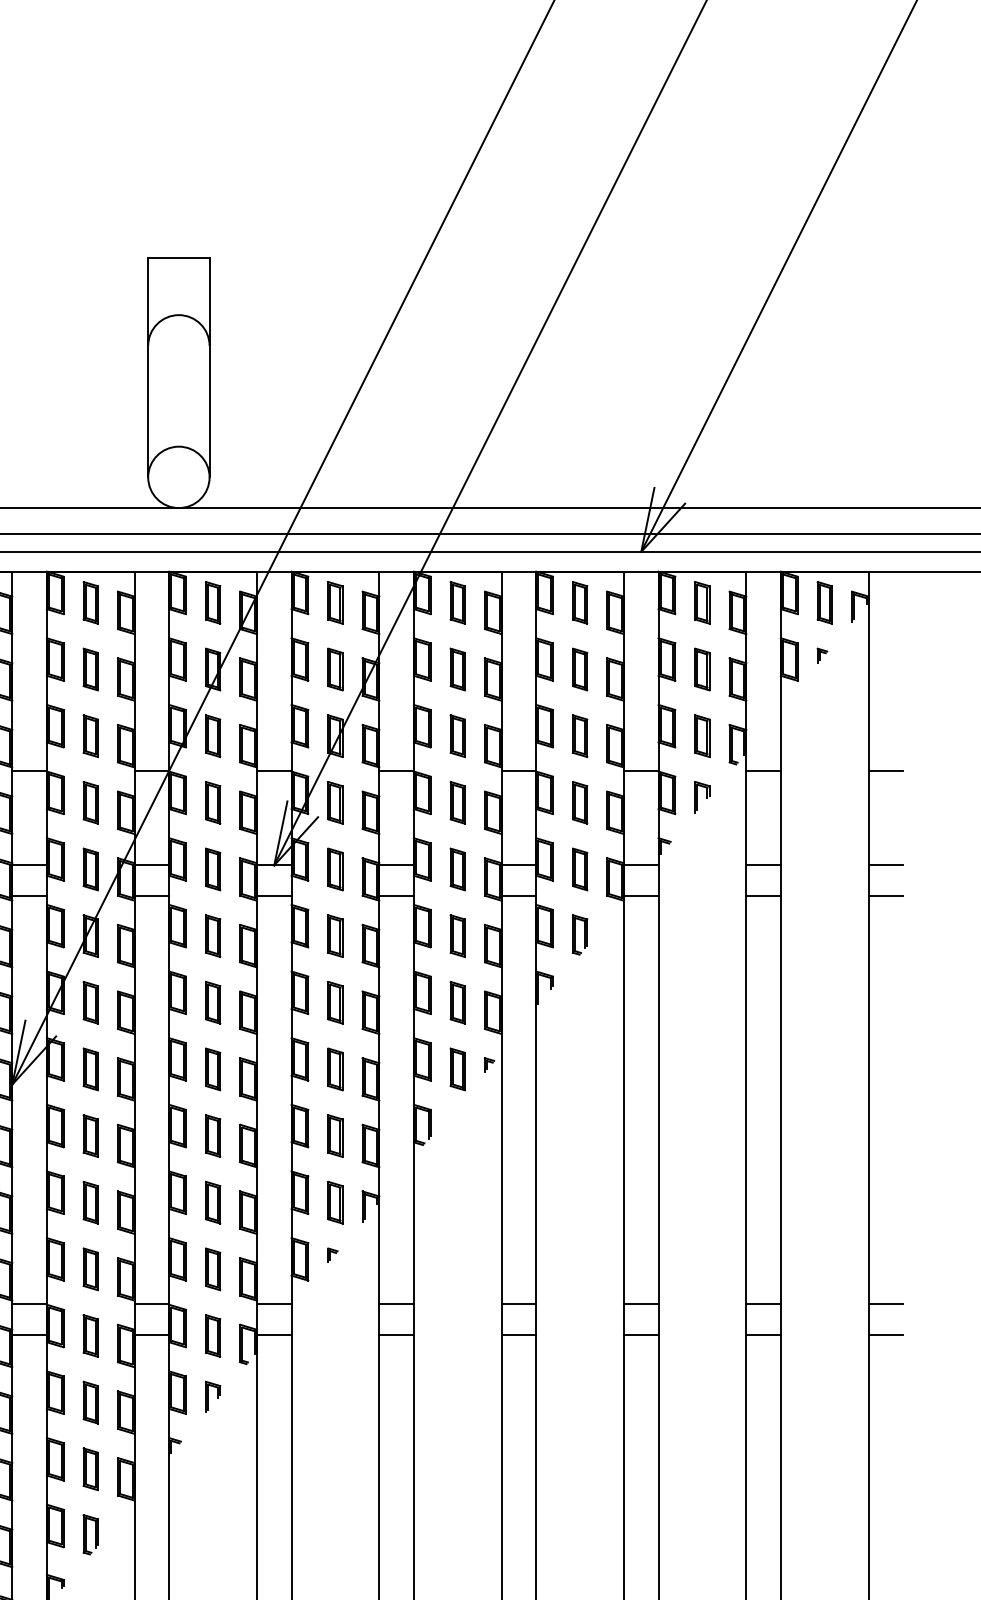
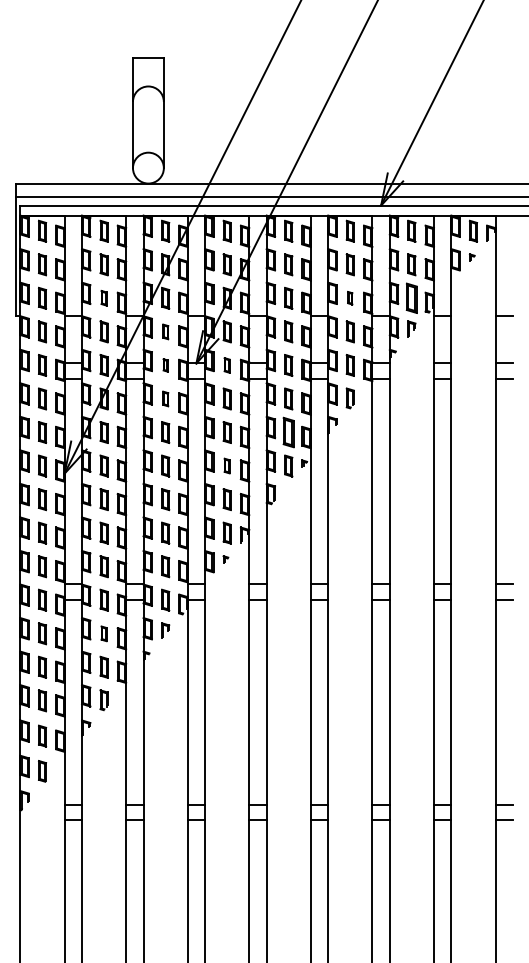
part: (89, 734) -> (103, 297), size x0.7
part: (578, 734) -> (349, 297), size x0.6
part: (701, 736) -> (411, 298), size x1.4
part: (212, 802) -> (165, 331), size x0.7
part: (212, 869) -> (165, 365), size x0.6
part: (334, 869) -> (226, 365), size x0.7
part: (212, 935) -> (165, 398), size x0.7
part: (457, 1002) -> (288, 432), size x1.4
part: (334, 1068) -> (226, 465), size x0.7
part: (89, 1402) -> (103, 633), size x0.7

